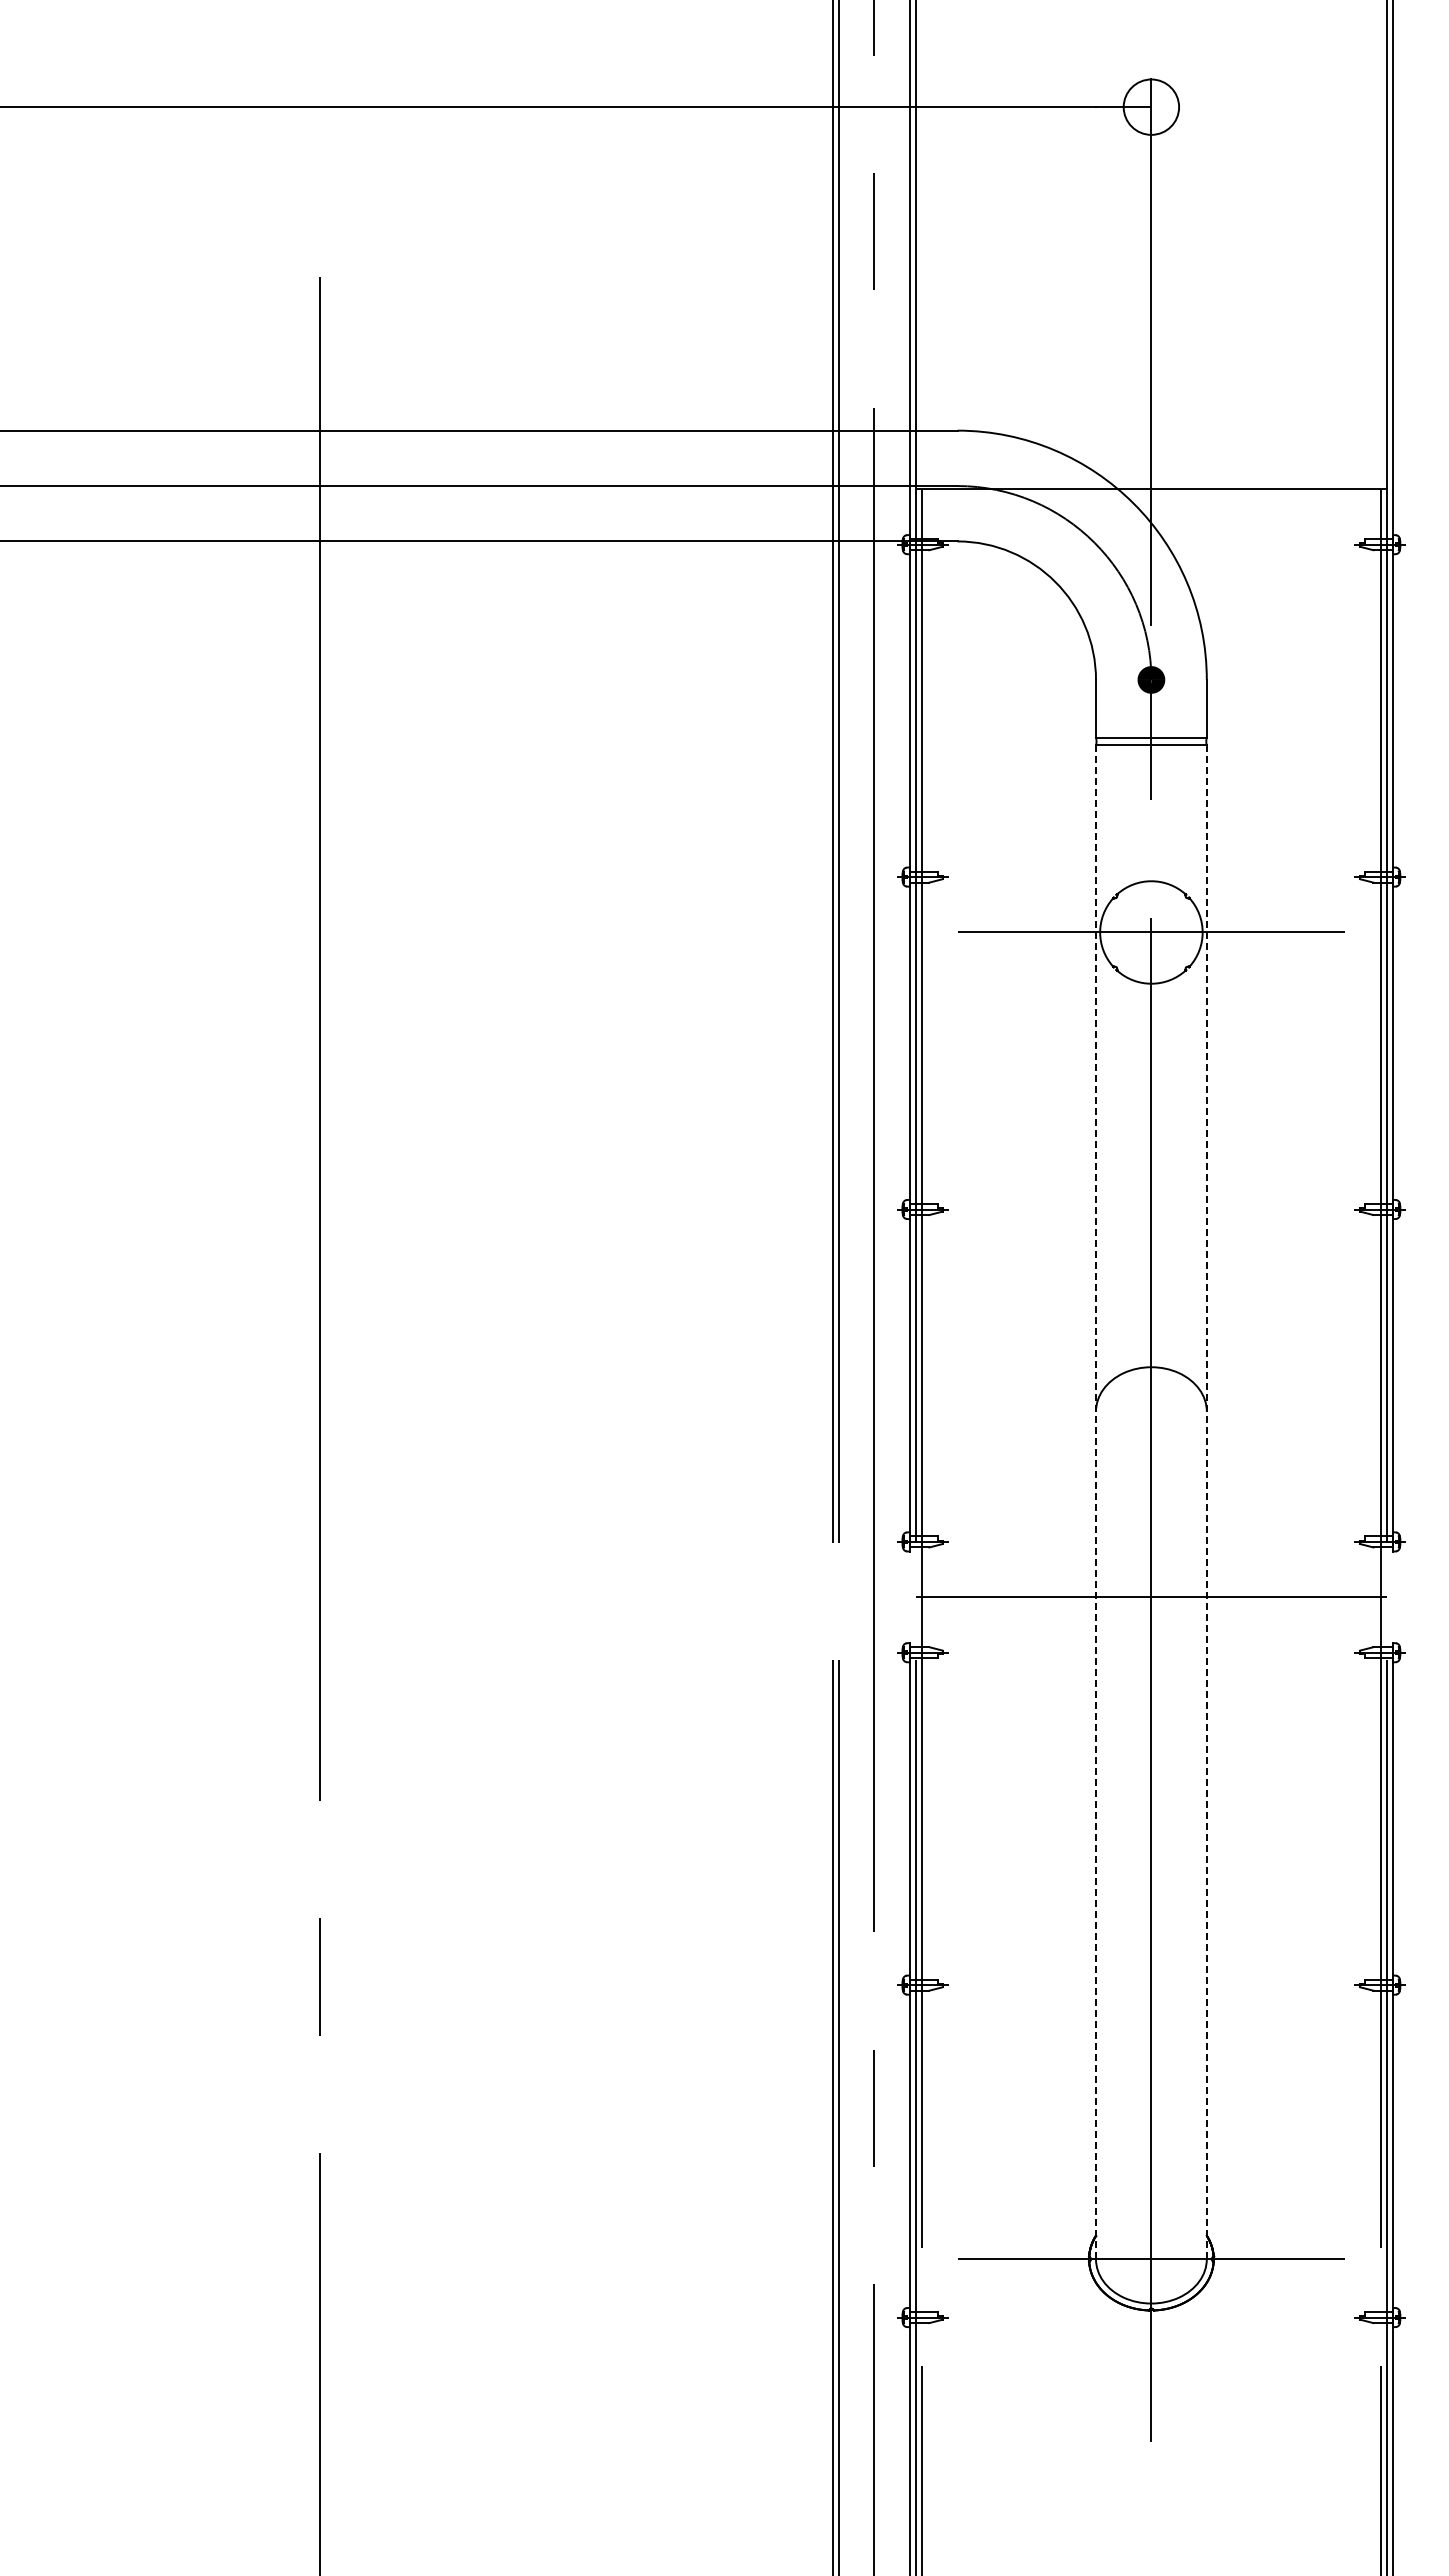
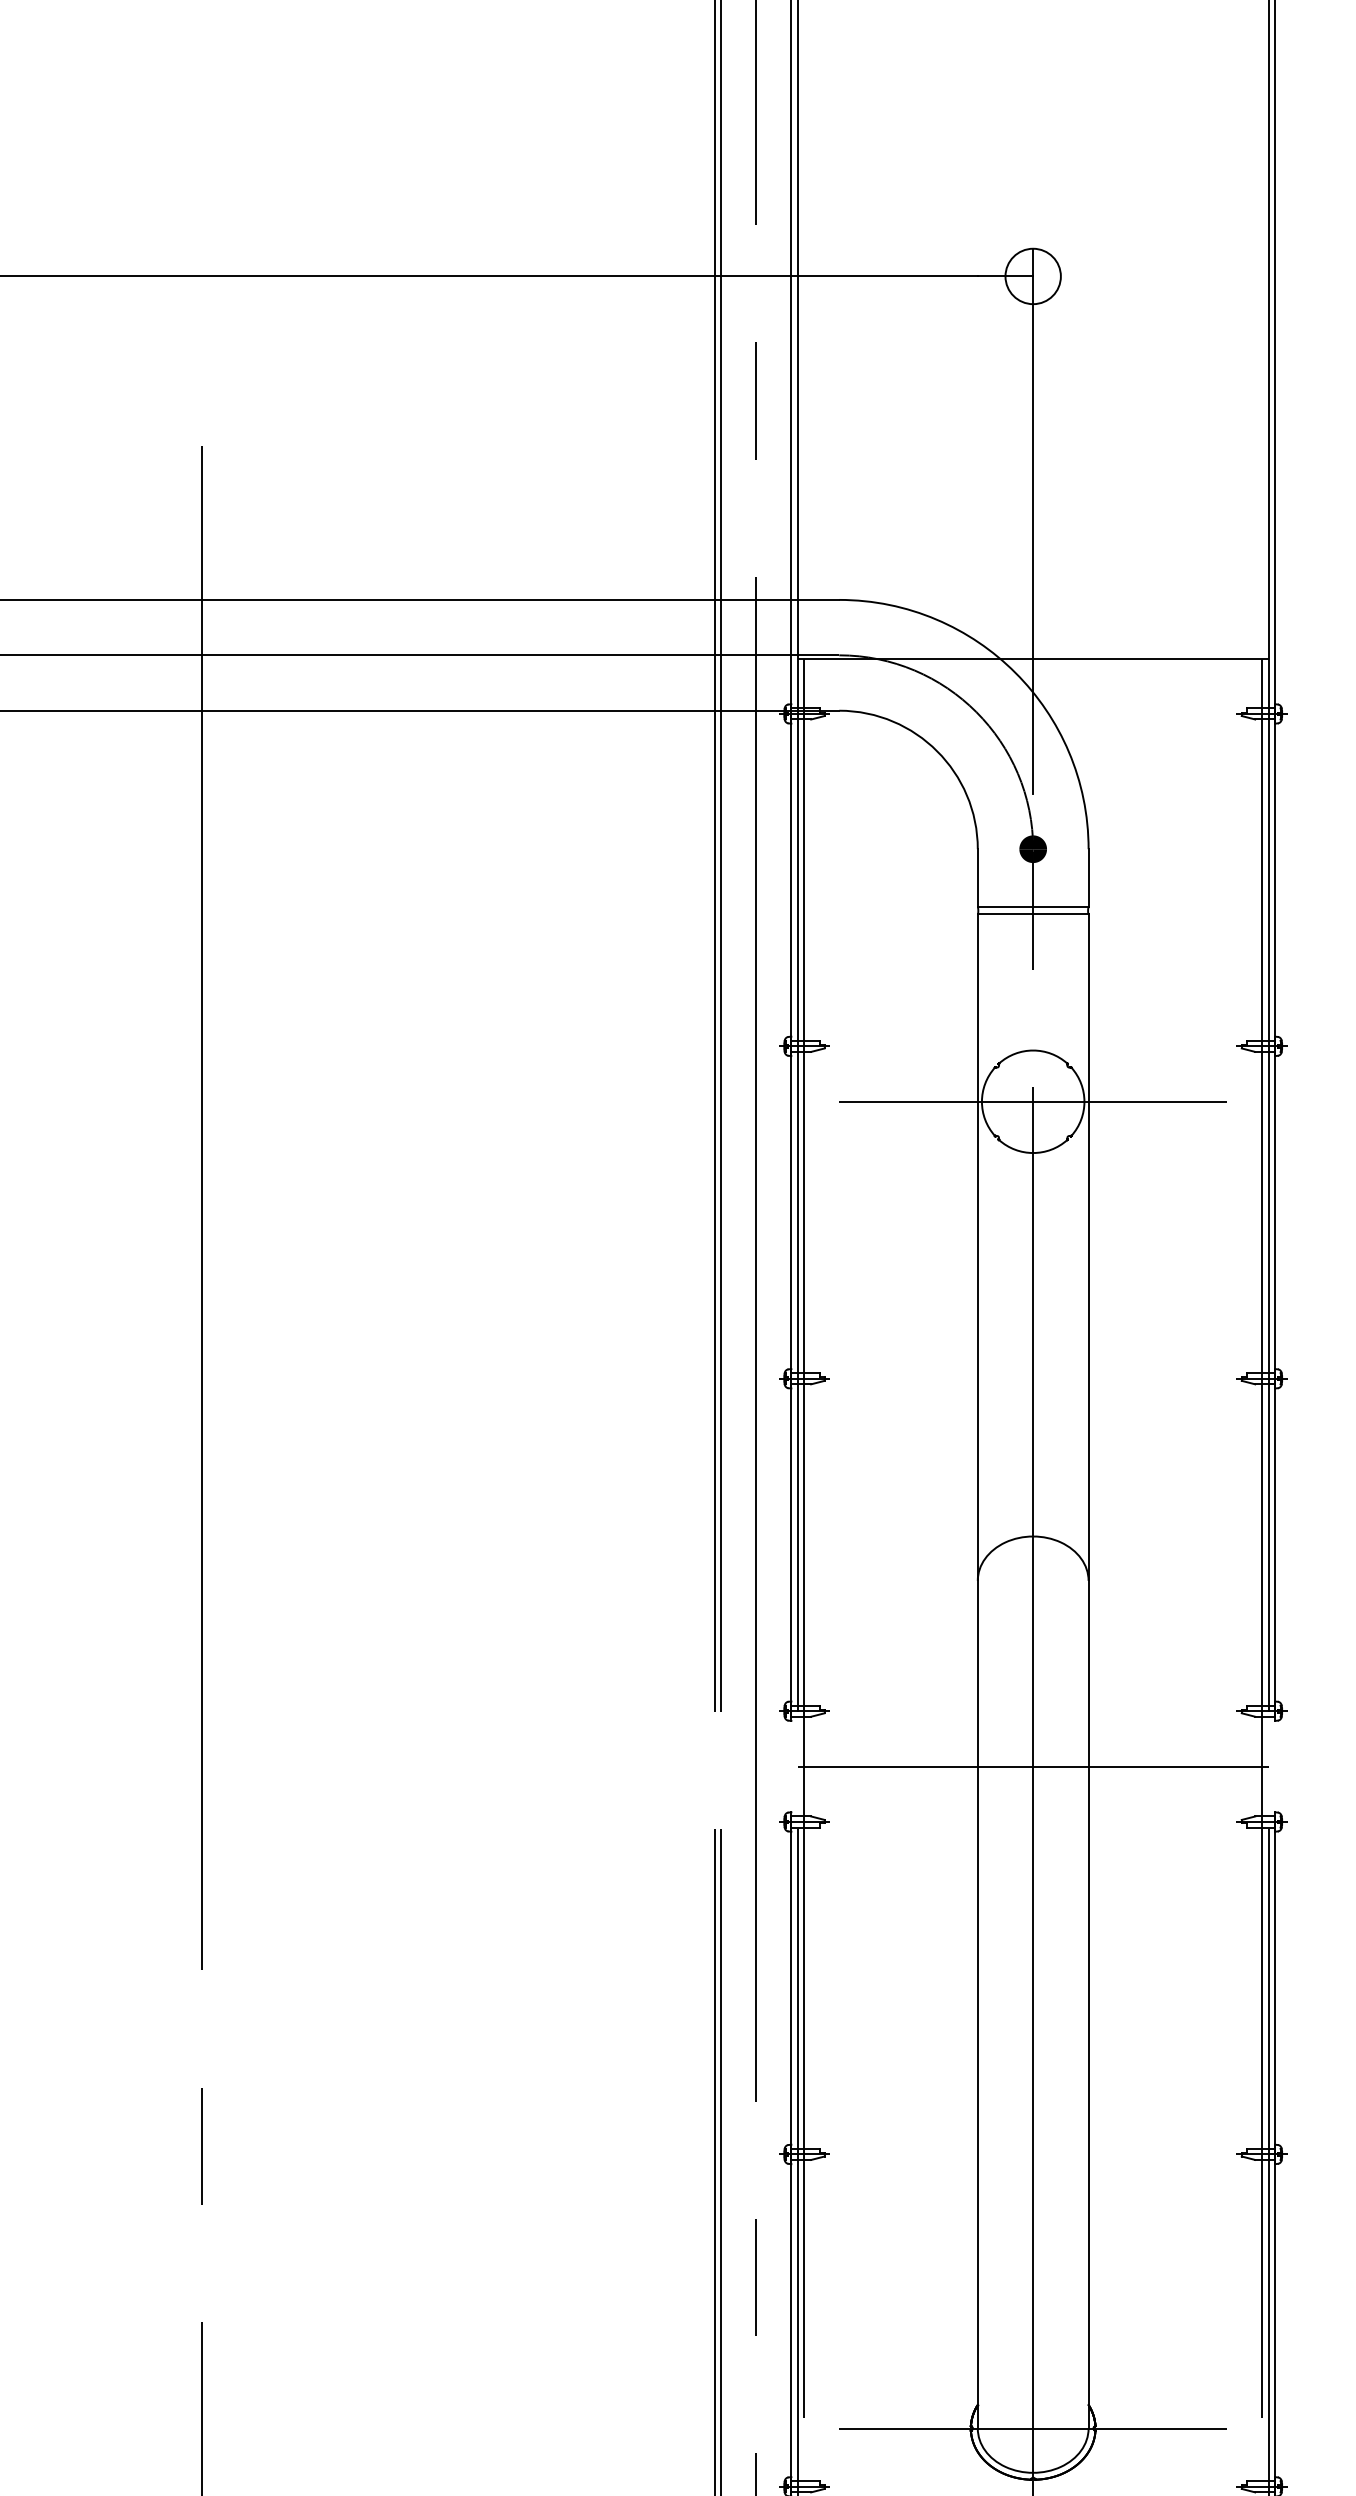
line: (1096, 1501) -> (978, 1670), dashed -> solid
line: (1206, 1501) -> (1088, 1670), dashed -> solid

